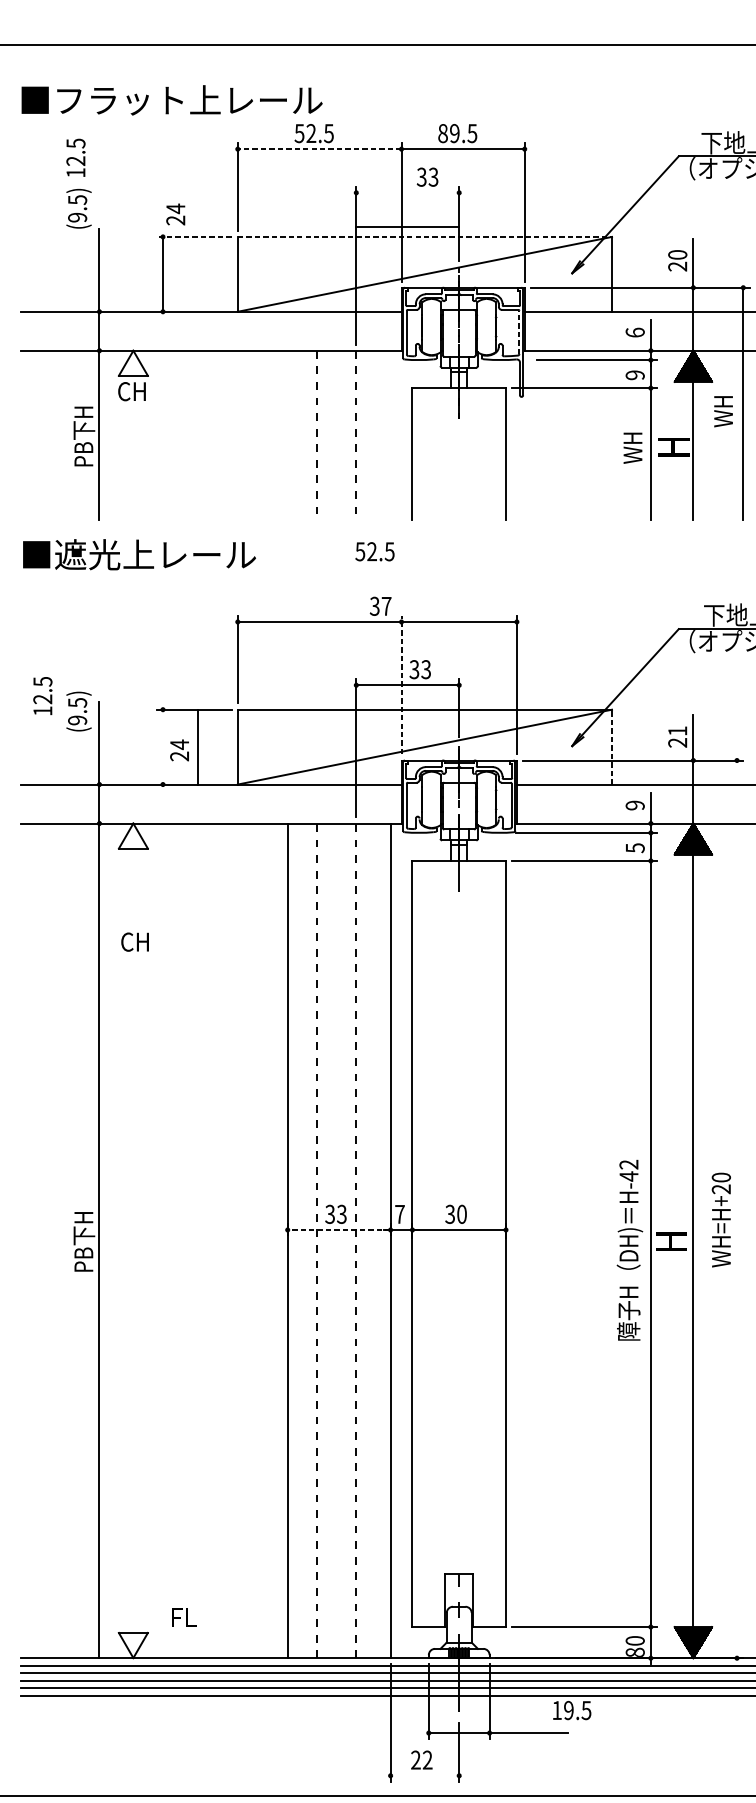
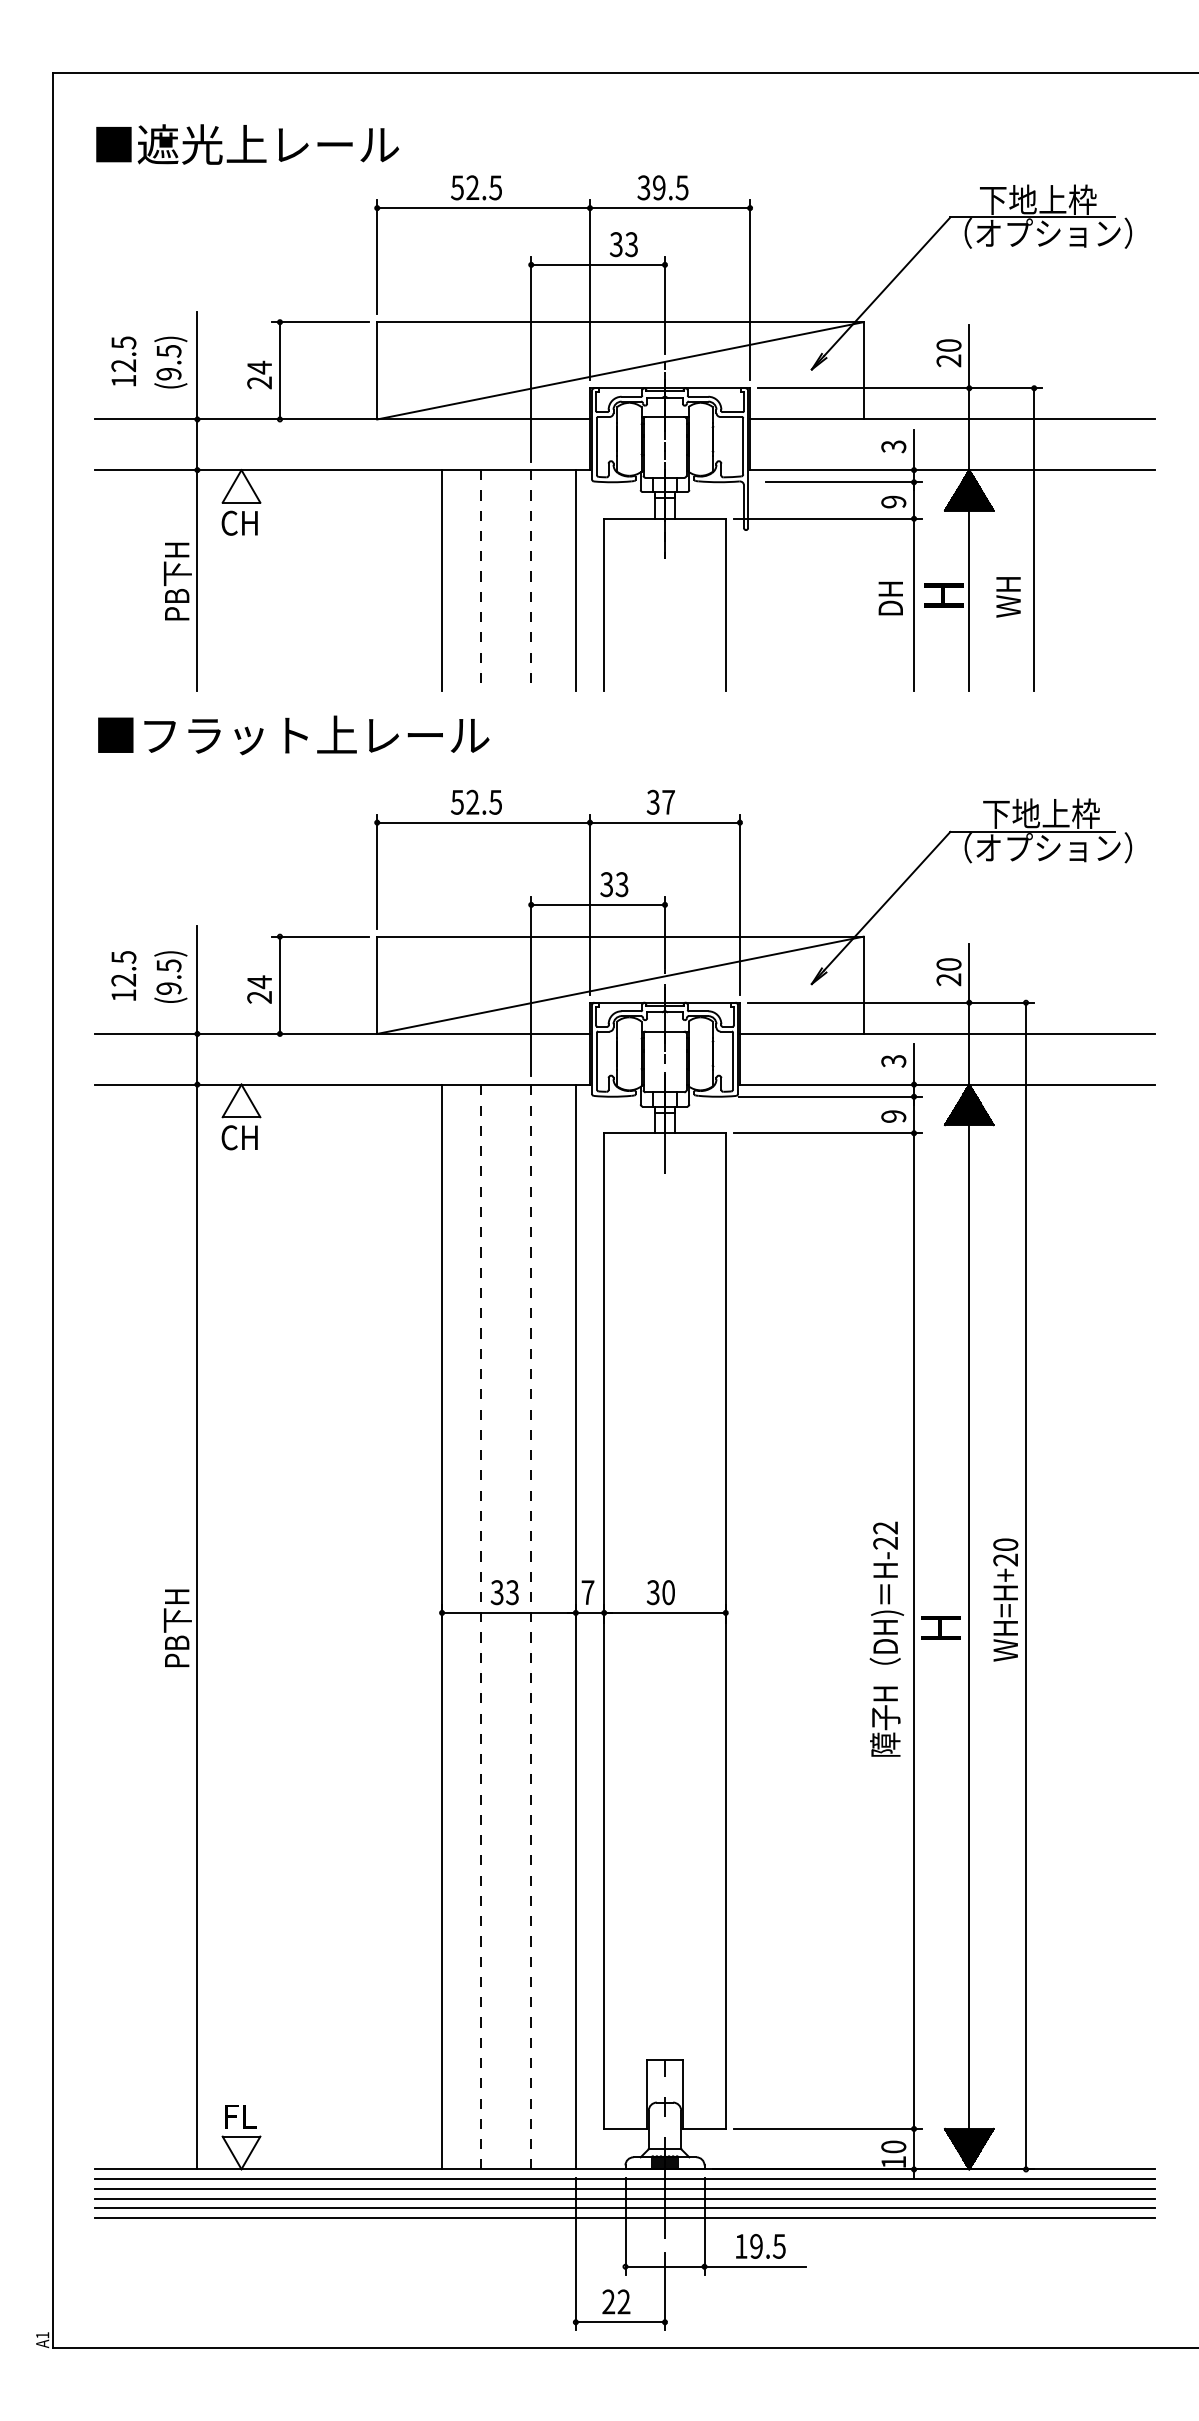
text: (188, 100) -> (312, 144), ■フラット上レール -> ■遮光上レール
text: (442, 133) -> (643, 187), 89.5 -> 39.5
line: (319, 149) -> (483, 208), dashed -> solid
text: (75, 157) -> (123, 361), moved
text: (78, 208) -> (170, 362), moved
text: (175, 214) -> (259, 374), moved
line: (408, 226) -> (598, 264), moved
line: (194, 237) -> (320, 322), dashed -> solid
line: (424, 237) -> (620, 322), dashed -> solid
line: (519, 331) -> (743, 445), dashed -> solid
text: (635, 332) -> (893, 446), 6 -> 3
text: (723, 411) -> (1008, 597), moved
line: (288, 435) -> (442, 580), added
line: (390, 435) -> (575, 580), added
text: (632, 447) -> (890, 596), WH -> DH
text: (374, 551) -> (476, 801), moved
text: (189, 554) -> (314, 735), ■遮光上レール -> ■フラット上レール
text: (380, 605) -> (660, 801), moved
line: (401, 684) -> (590, 904), dashed -> solid
text: (42, 695) -> (123, 975), moved
text: (78, 711) -> (170, 976), moved
text: (677, 731) -> (948, 964), 21 -> 20
line: (197, 746) -> (279, 984), moved
line: (611, 747) -> (863, 985), dashed -> solid
text: (179, 750) -> (259, 989), moved
text: (635, 805) -> (893, 1061), 9 -> 3
text: (635, 848) -> (893, 1116), 5 -> 9
text: (134, 941) -> (239, 1137), moved
text: (628, 1176) -> (885, 1543), H-42 -> H-22
line: (737, 1208) -> (1026, 1585), added
line: (338, 1229) -> (508, 1612), dashed -> solid
text: (184, 1617) -> (240, 2116), moved
text: (635, 1652) -> (893, 2161), 80 -> 10
text: (571, 1710) -> (760, 2246), moved
line: (424, 1775) -> (620, 2322), added

